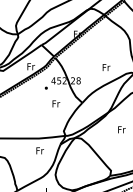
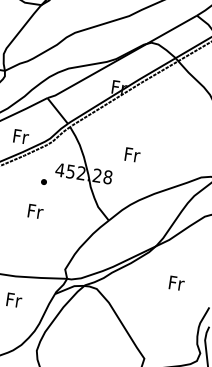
text: (106, 67) -> (132, 154), moved
text: (56, 103) -> (36, 210), moved

